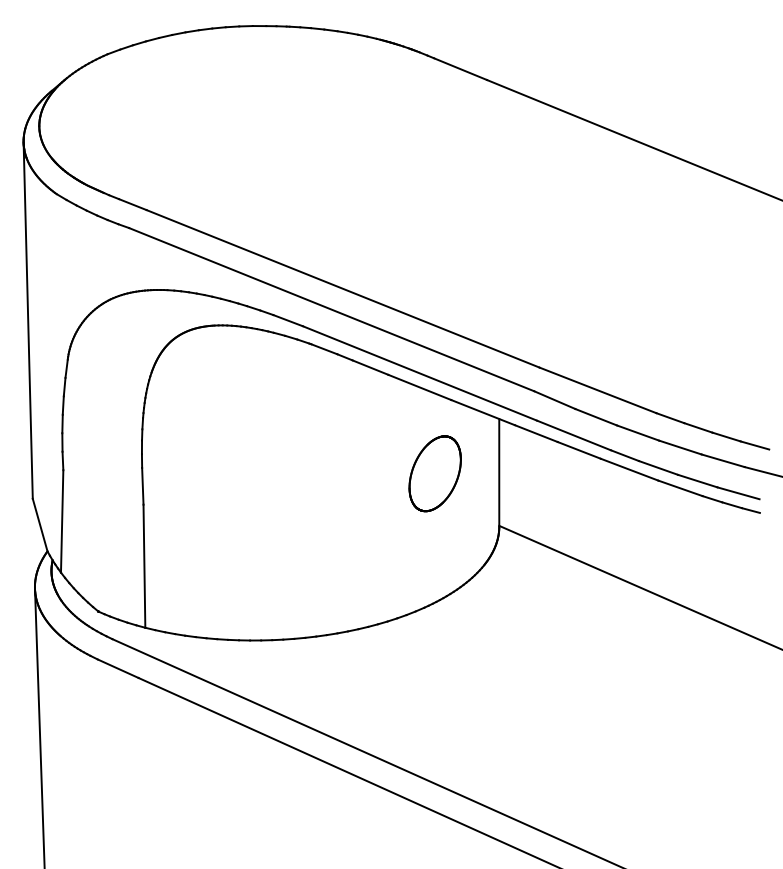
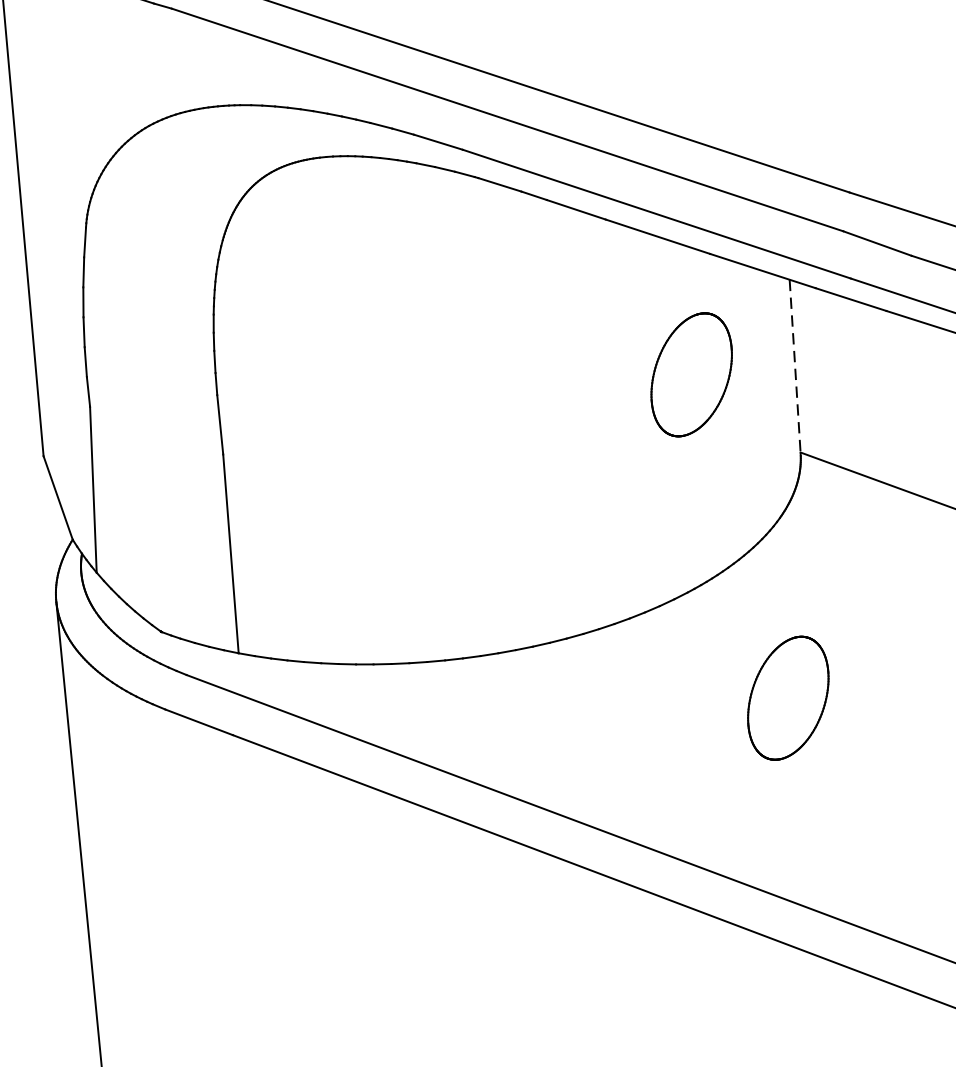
line: (499, 472) -> (795, 366), solid -> dashed
part: (481, 676) -> (787, 697), added

